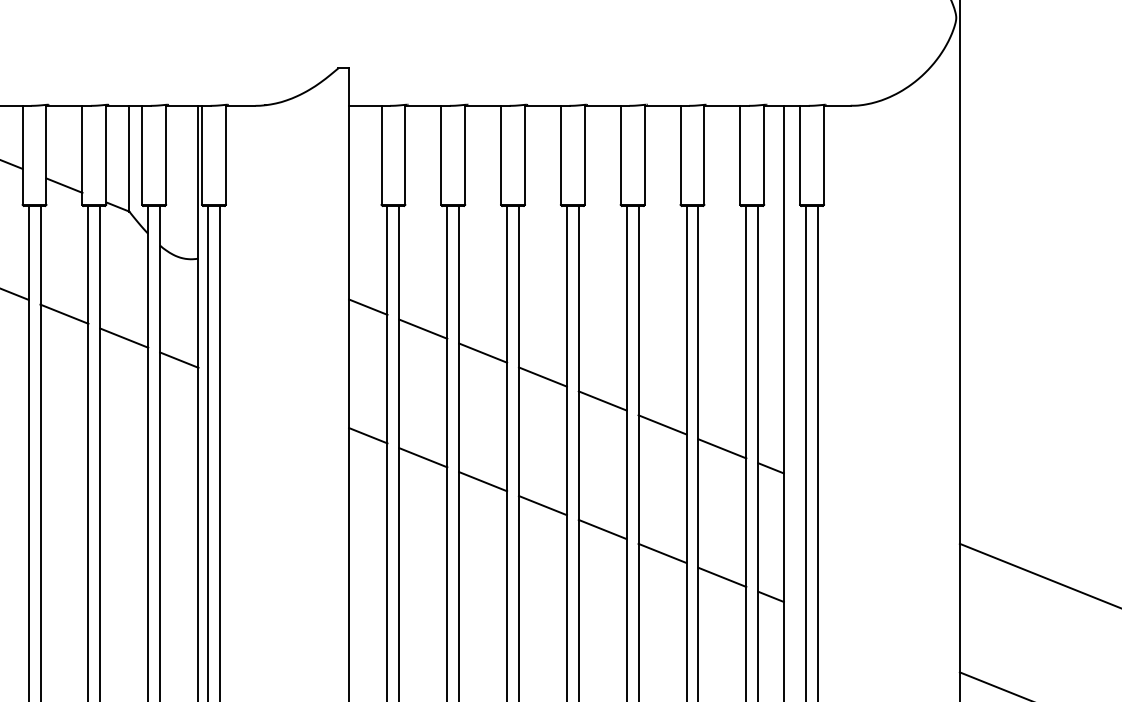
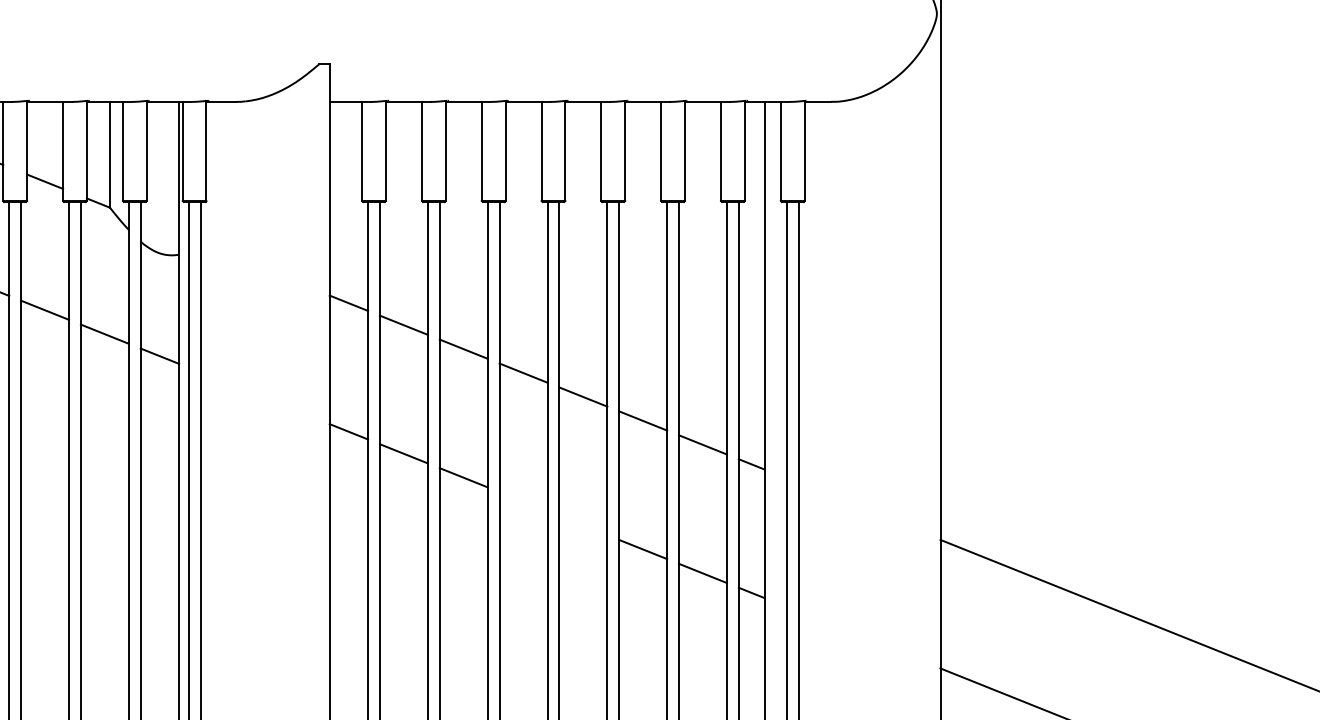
line: (542, 505) -> (523, 501), removed
line: (602, 529) -> (583, 525), removed

